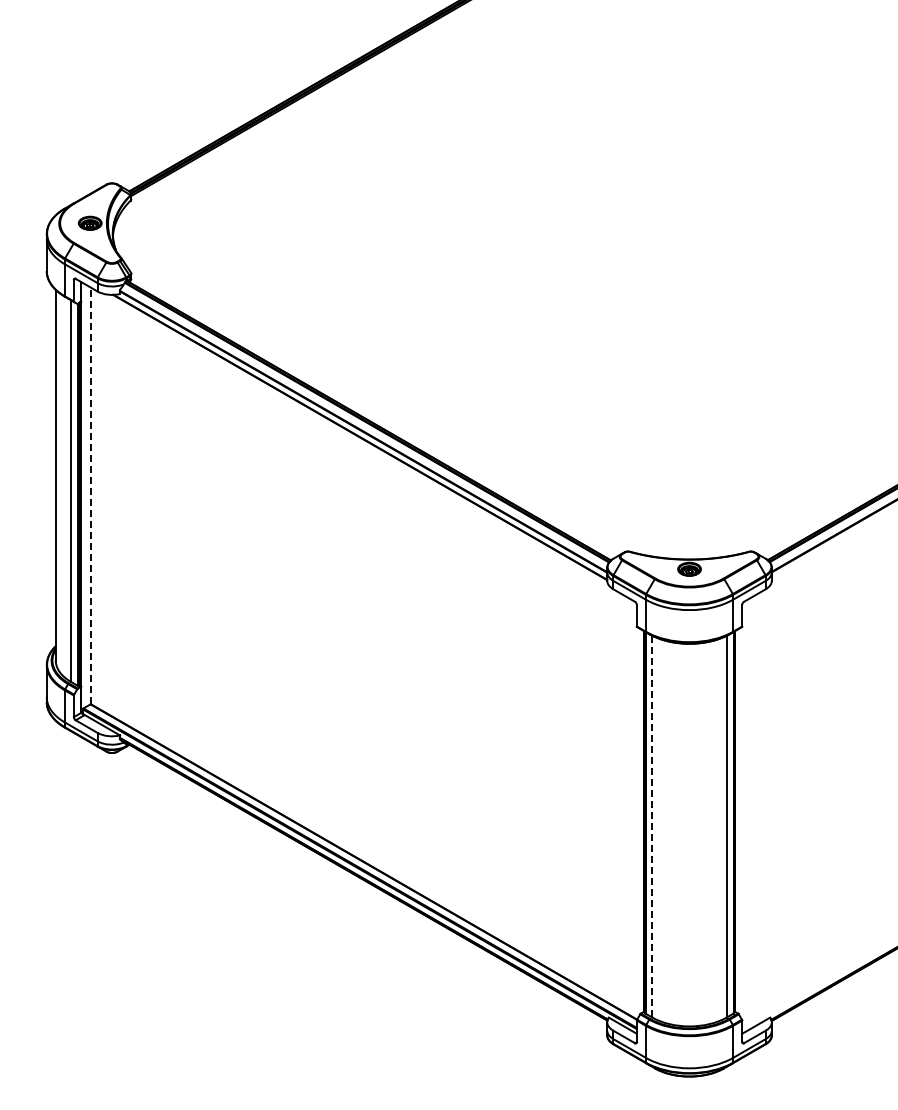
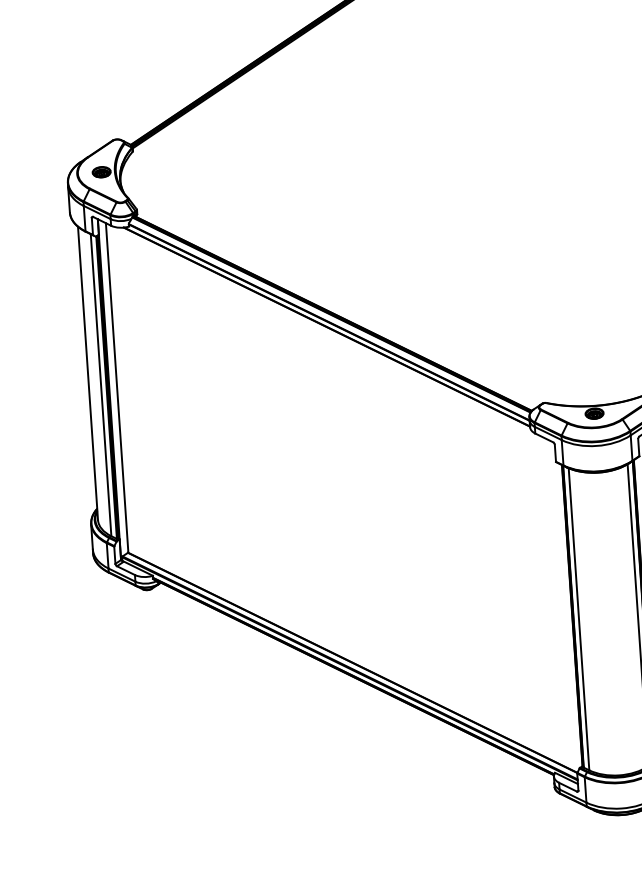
line: (91, 495) -> (117, 387), dashed -> solid
line: (652, 826) -> (579, 619), dashed -> solid

